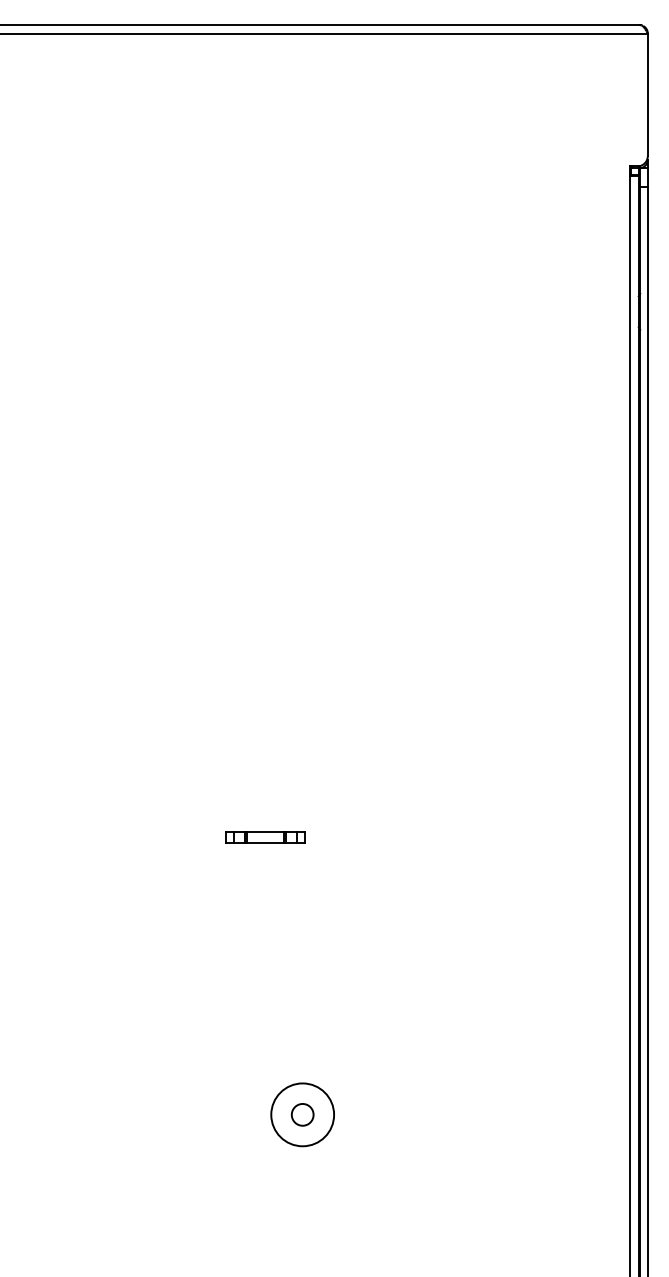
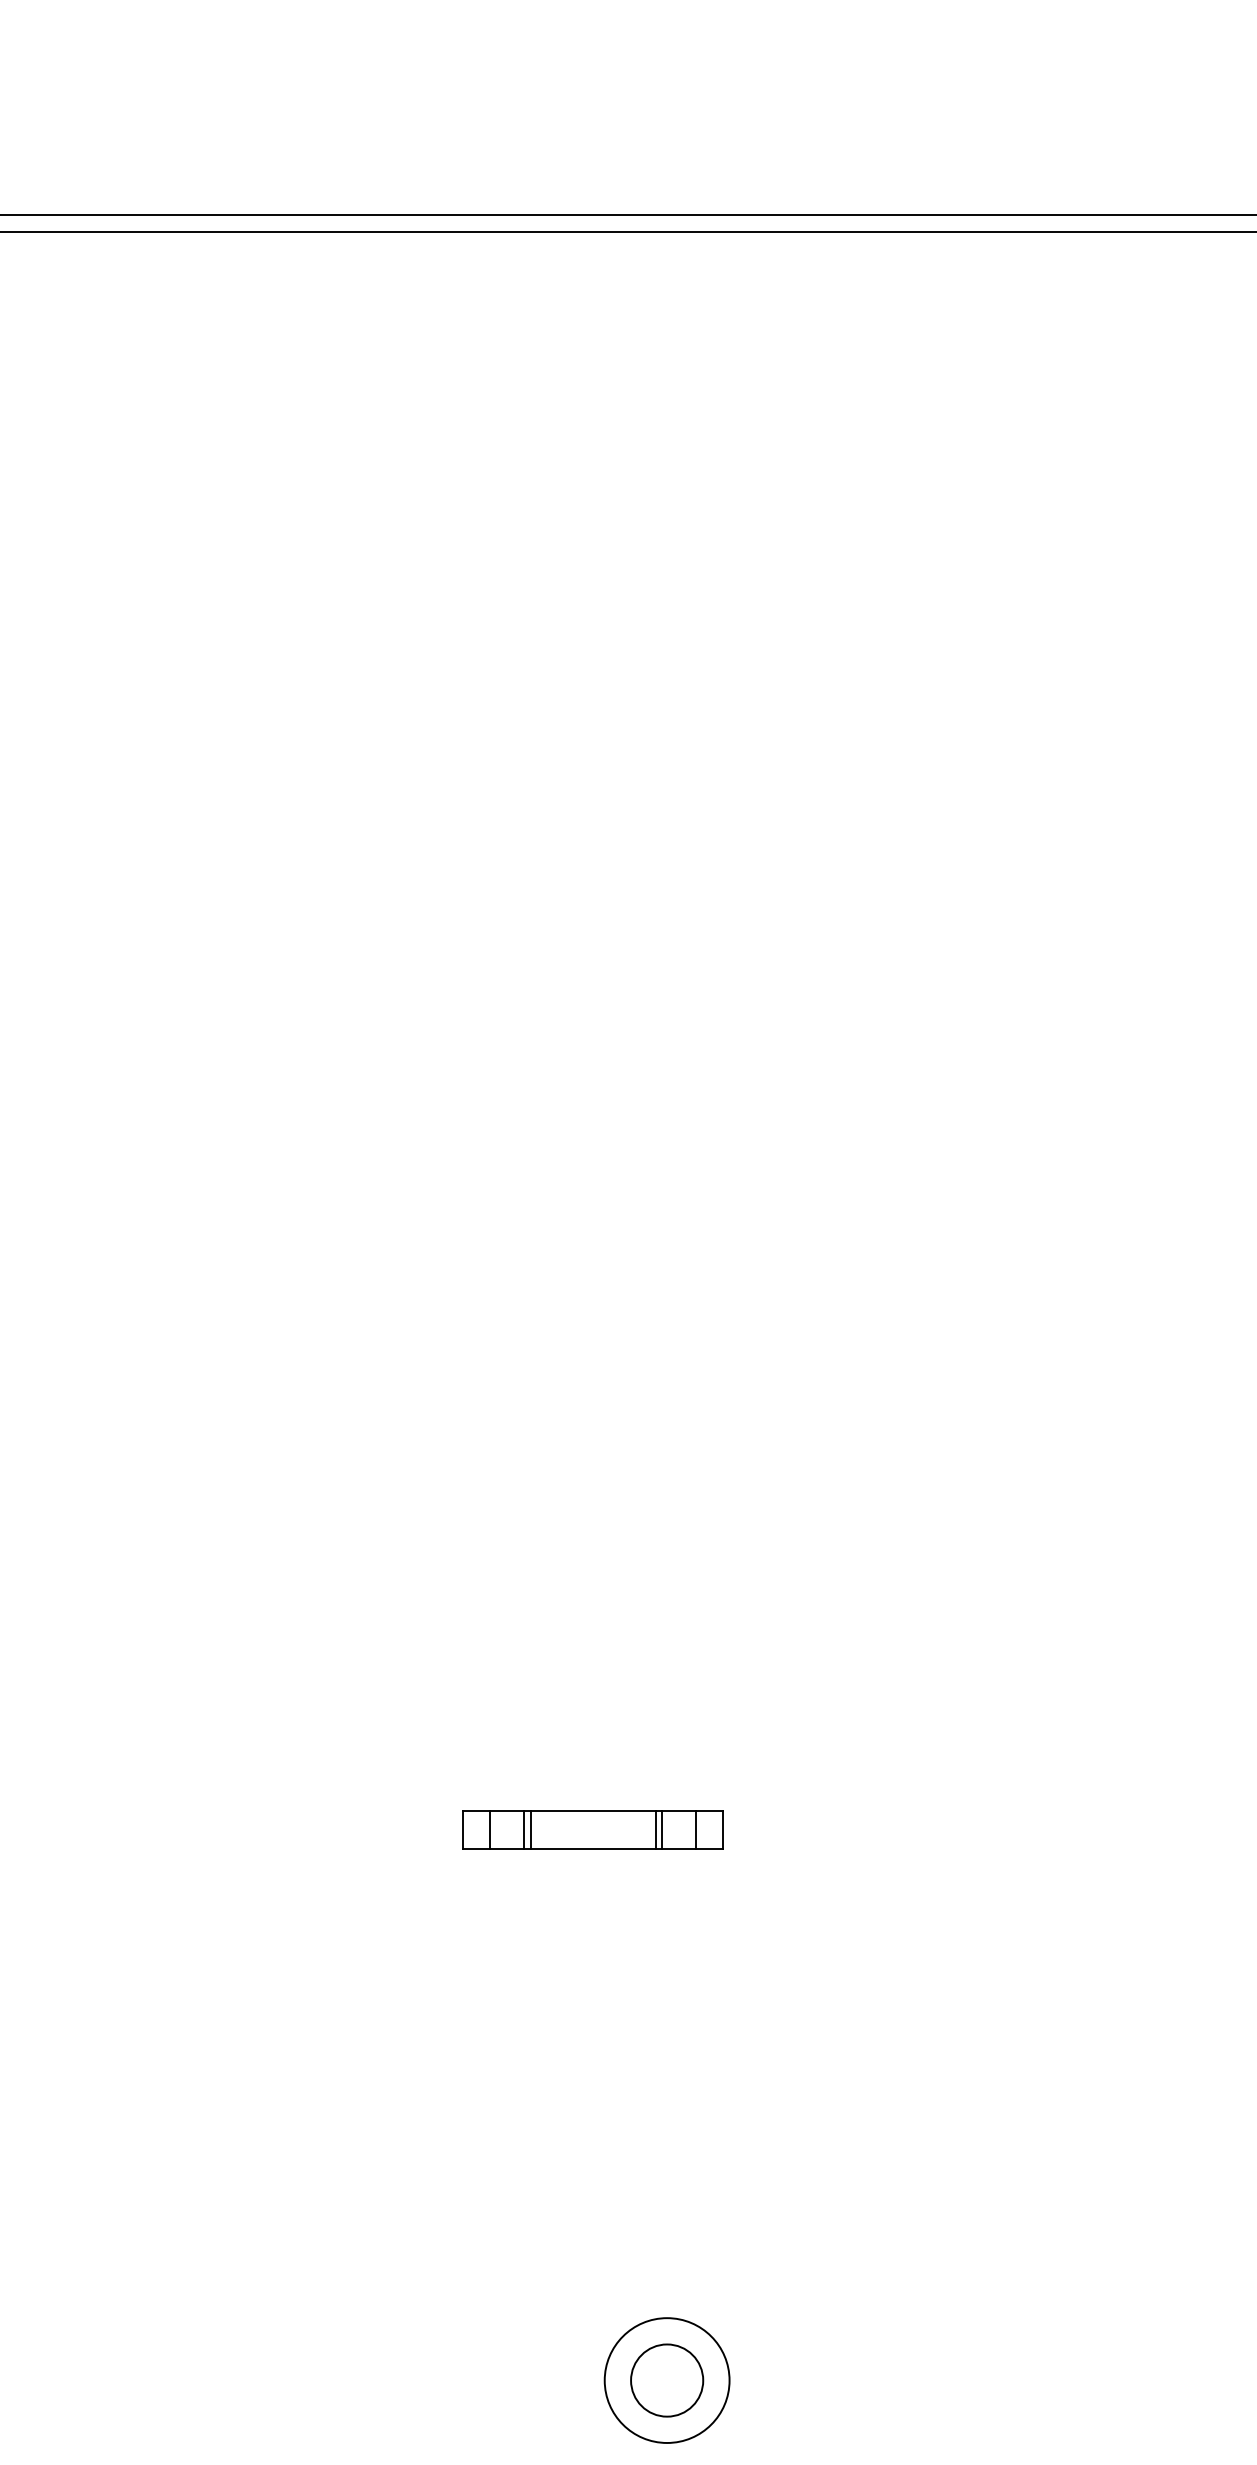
part: (265, 837) -> (593, 1829), size x1.67
circle: (302, 1114) -> (666, 2379), size x1.67

